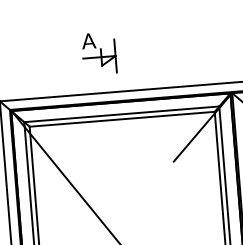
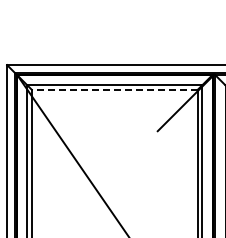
part: (98, 53) -> (98, 29), removed
line: (121, 118) -> (114, 89), solid -> dashed

